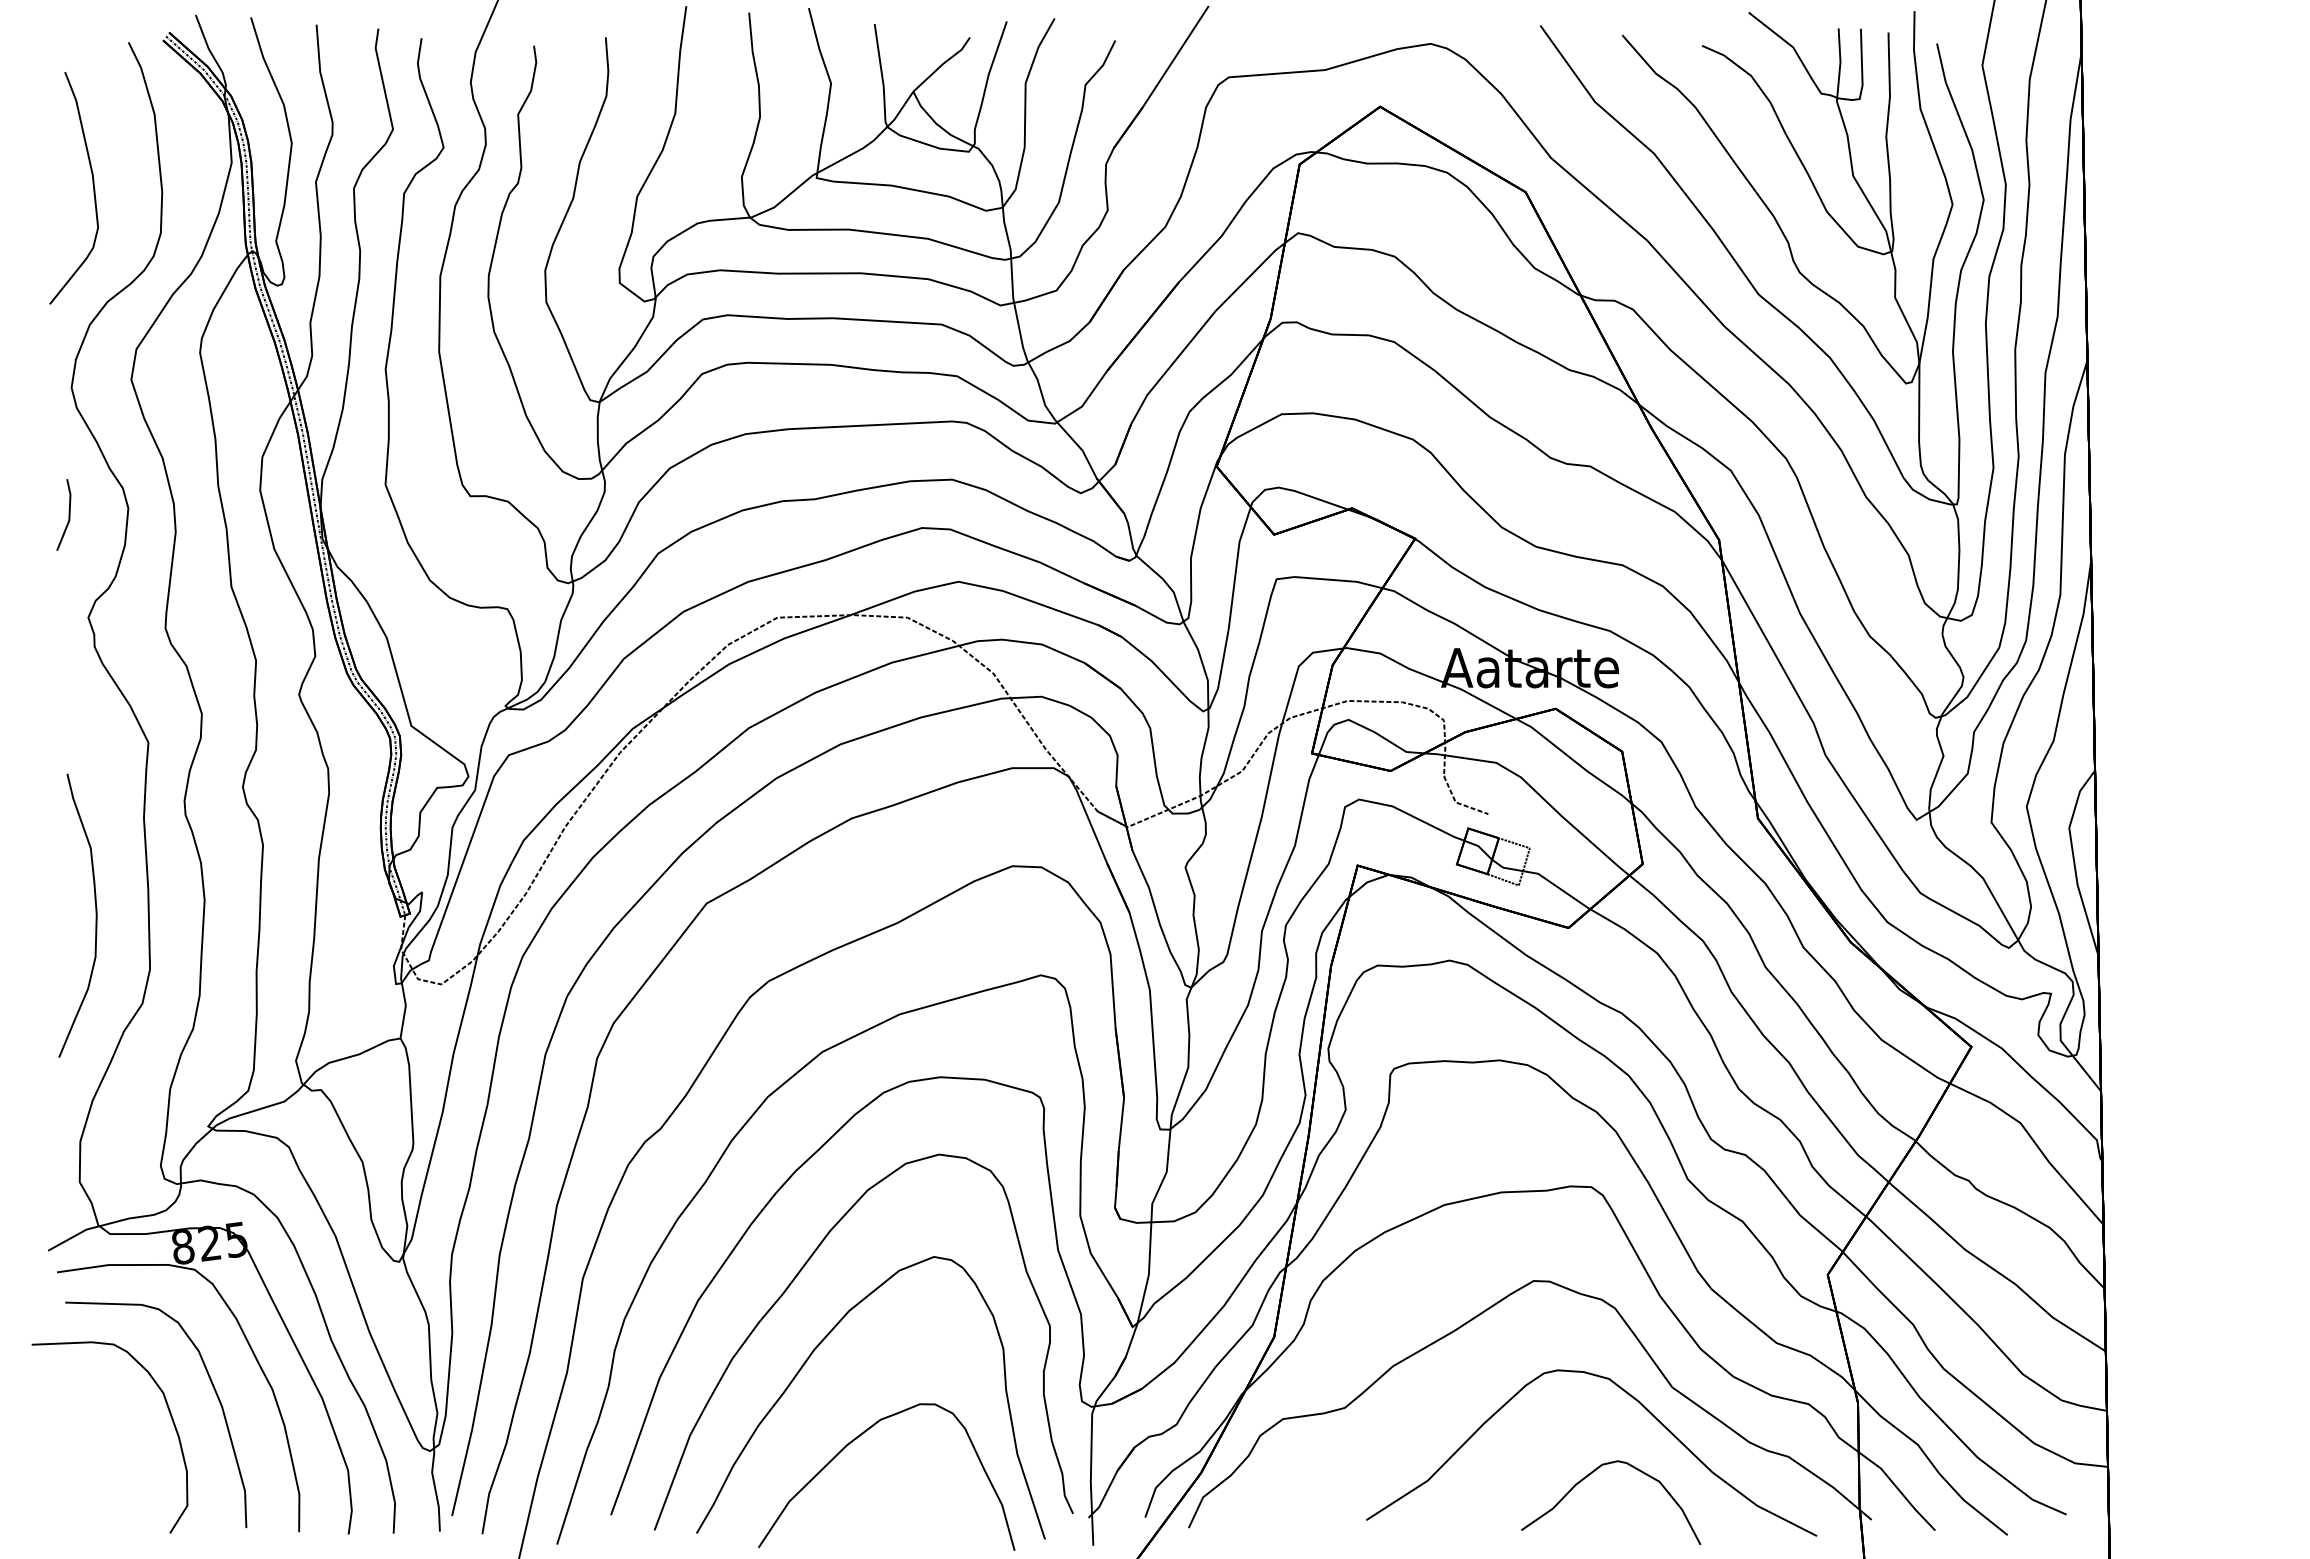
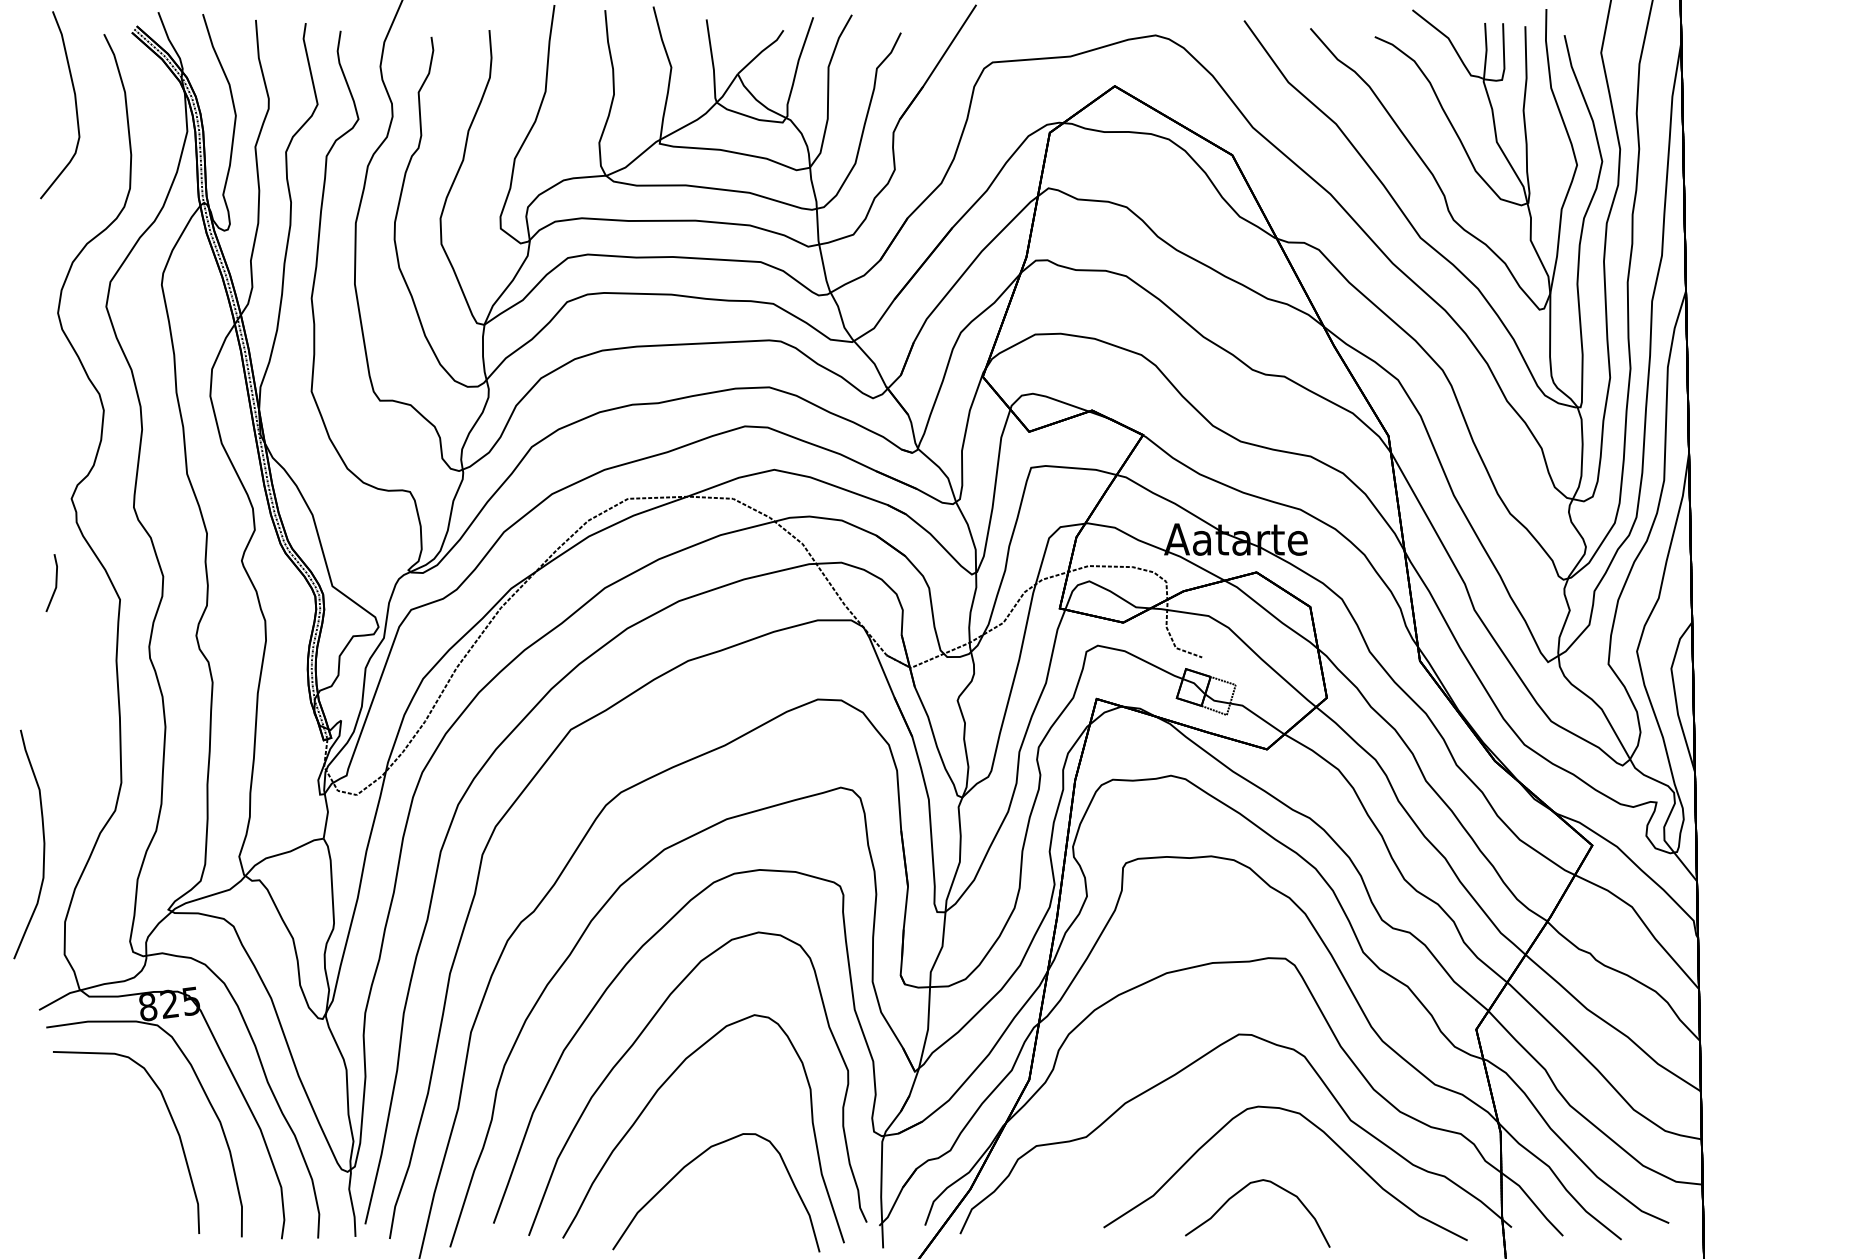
curve: (92, 184) -> (74, 102), moved
line: (68, 514) -> (55, 582), moved
curve: (95, 915) -> (43, 844), moved
curve: (169, 1414) -> (137, 1142), removed
part: (1591, 1474) -> (1241, 1190), moved

